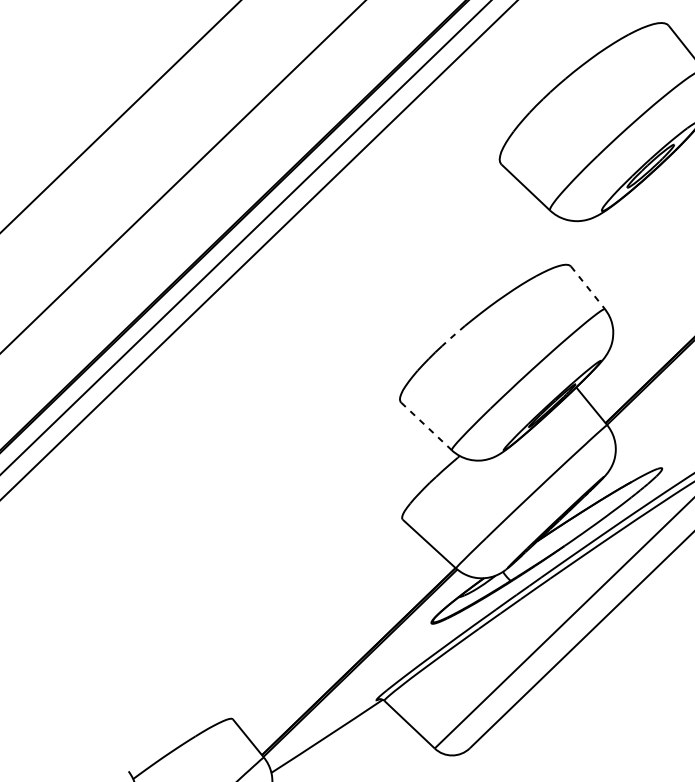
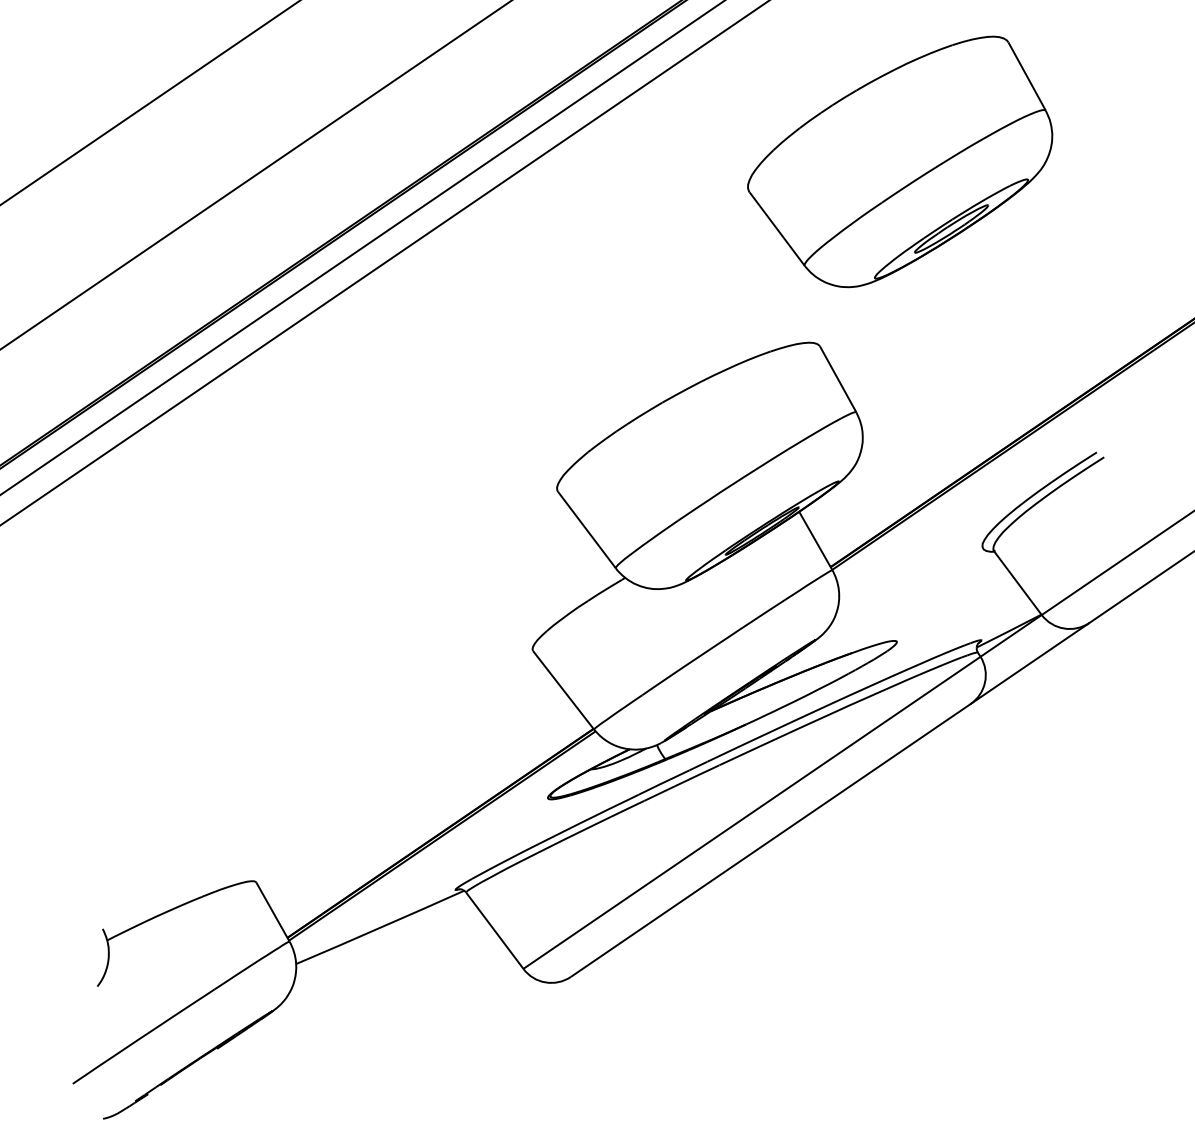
line: (588, 287) -> (838, 379), dashed -> solid
line: (453, 335) -> (644, 413), dashed -> solid
line: (426, 426) -> (586, 530), dashed -> solid

